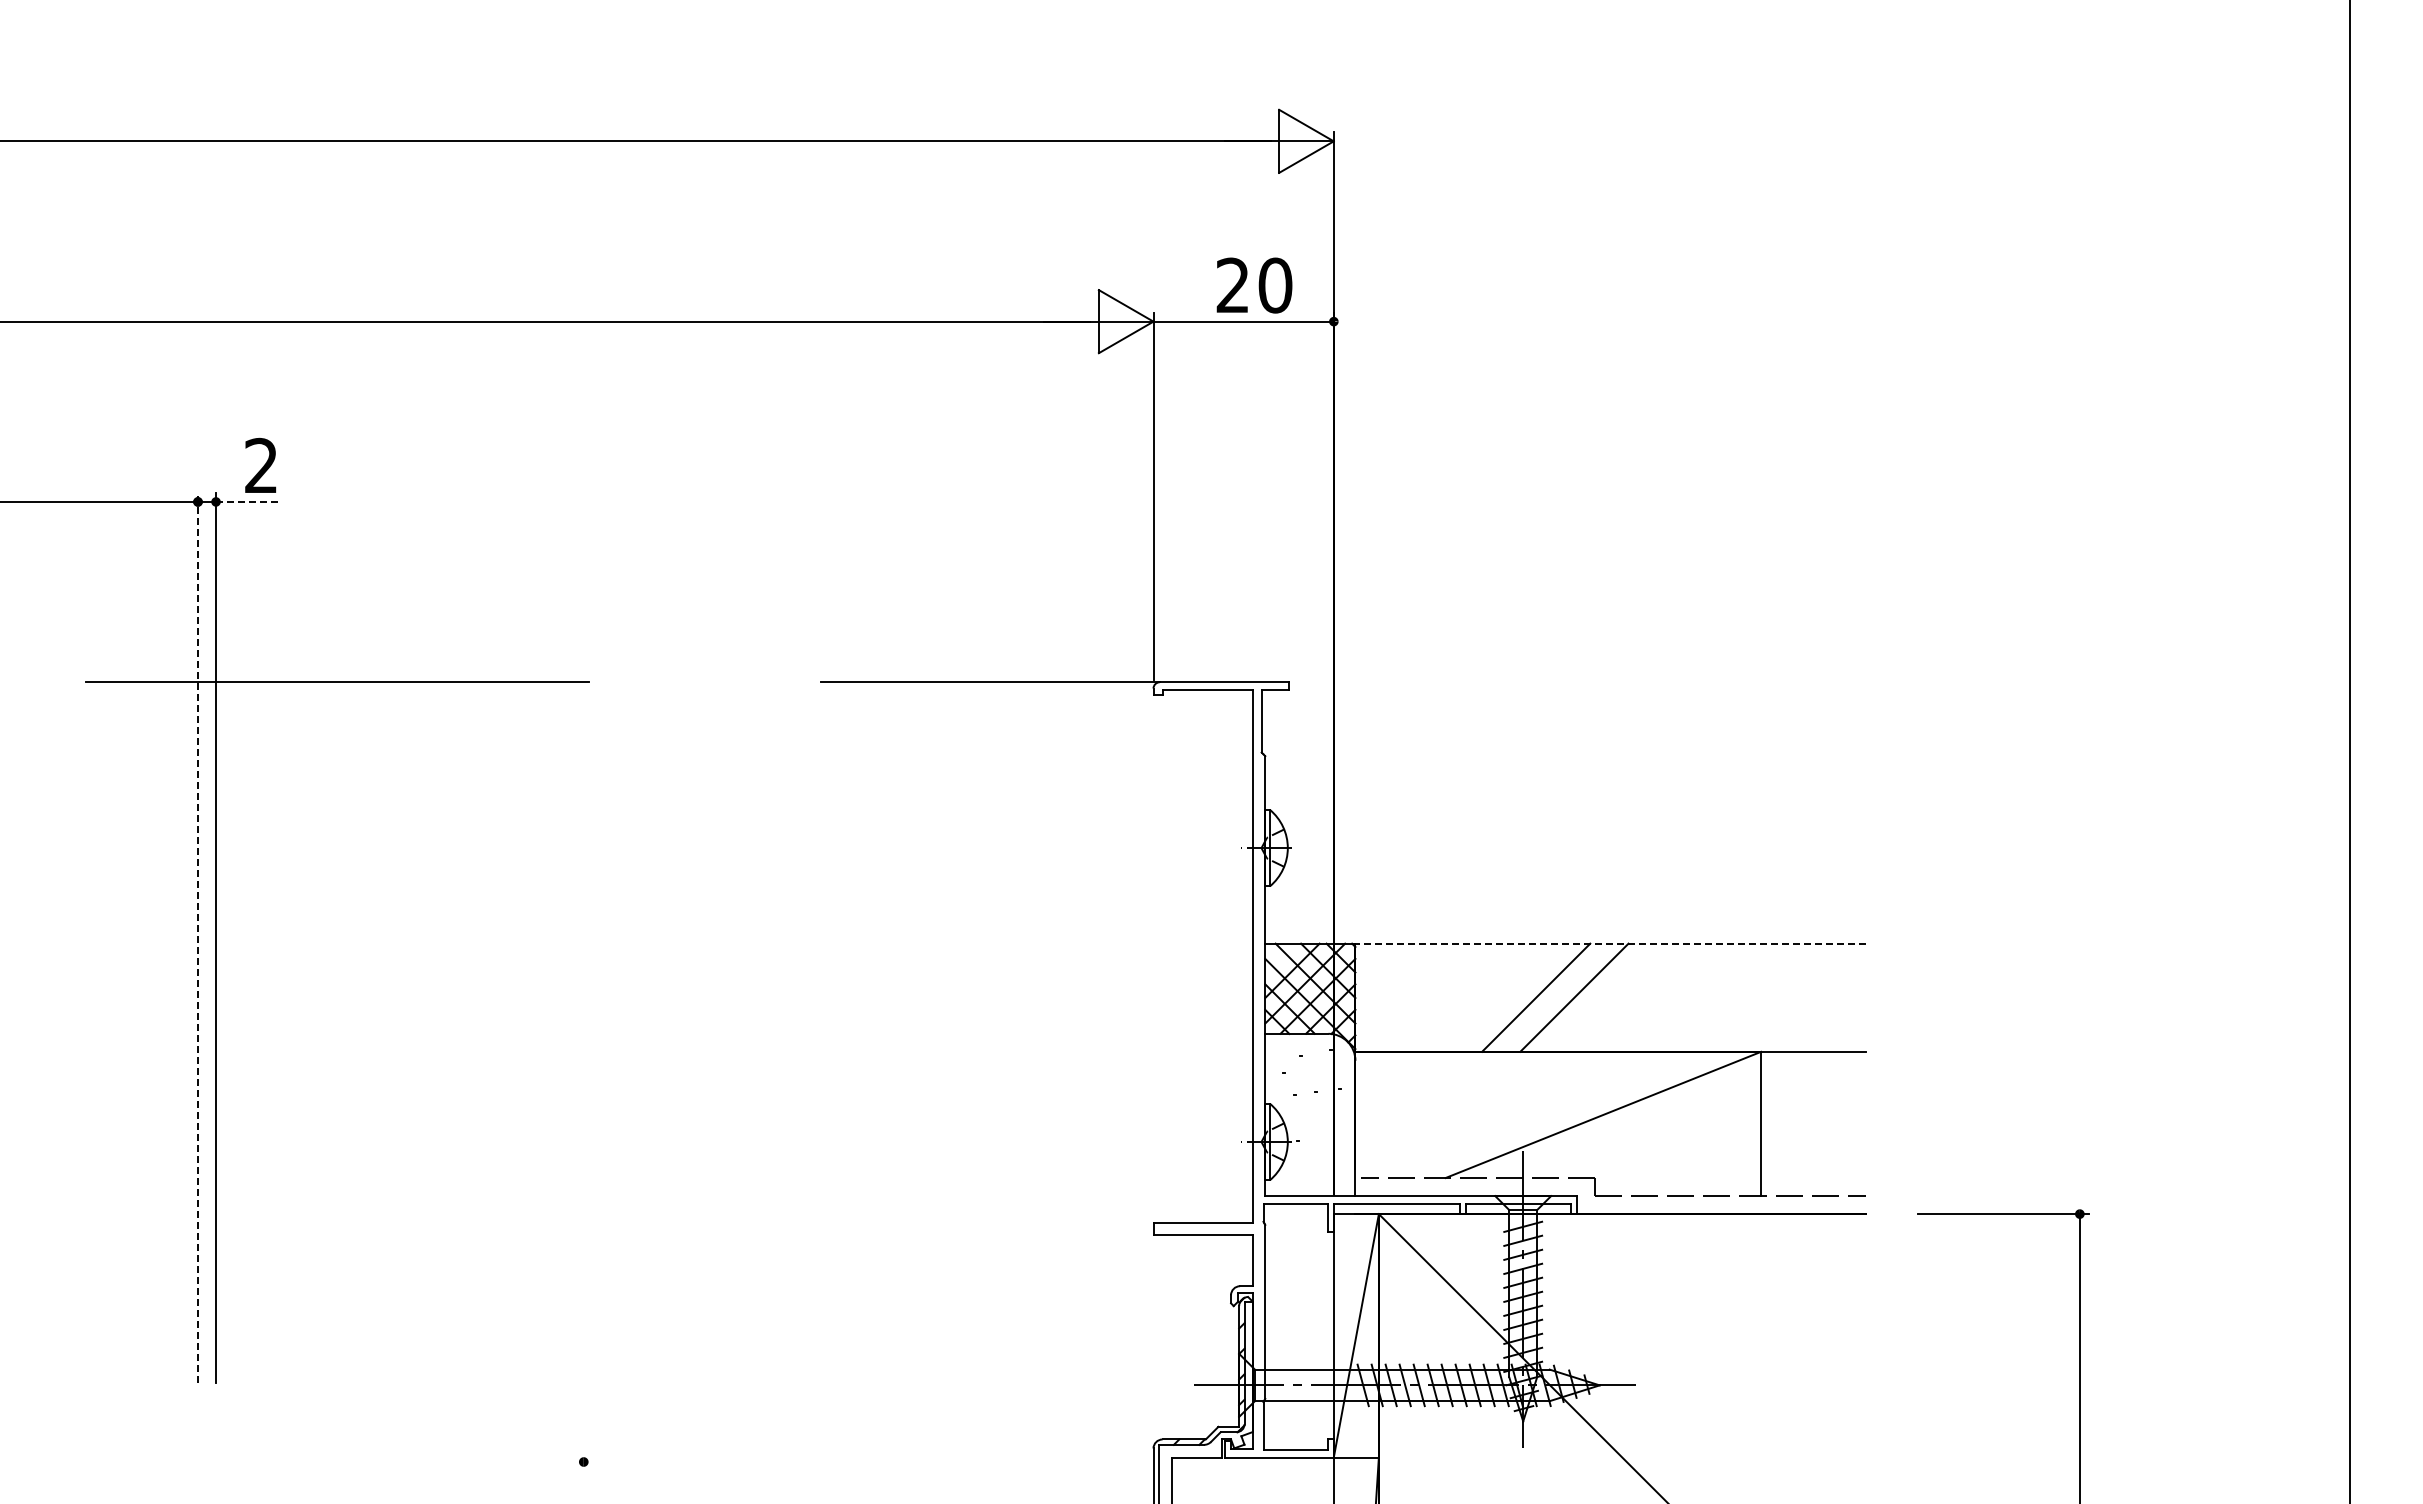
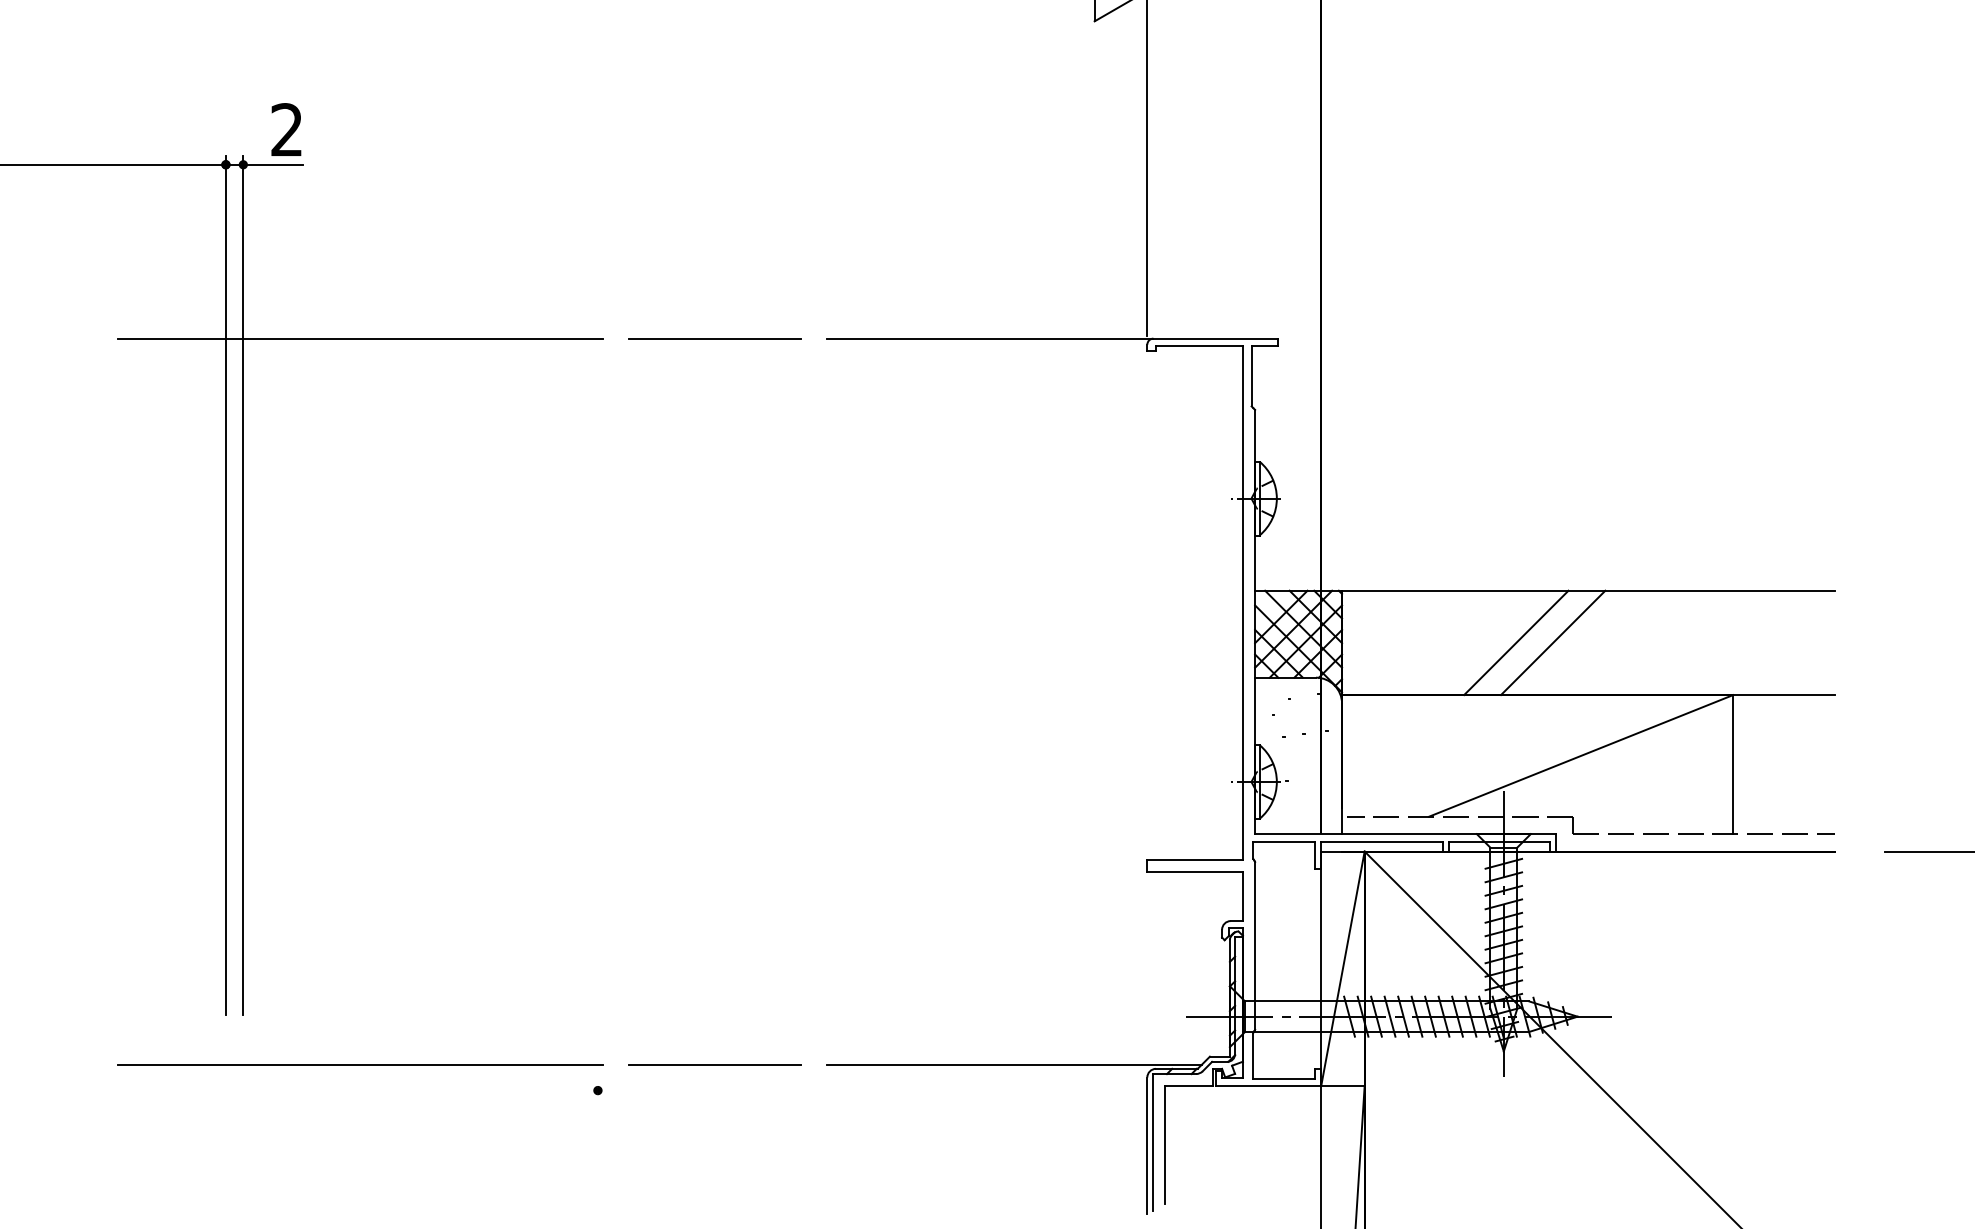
line: (247, 501) -> (273, 164), dashed -> solid
line: (704, 682) -> (714, 338), added
line: (197, 937) -> (225, 584), dashed -> solid
line: (1610, 943) -> (1588, 590), dashed -> solid
line: (337, 1434) -> (360, 1064), added
line: (704, 1434) -> (714, 1064), added
line: (1015, 1434) -> (1014, 1064), added

